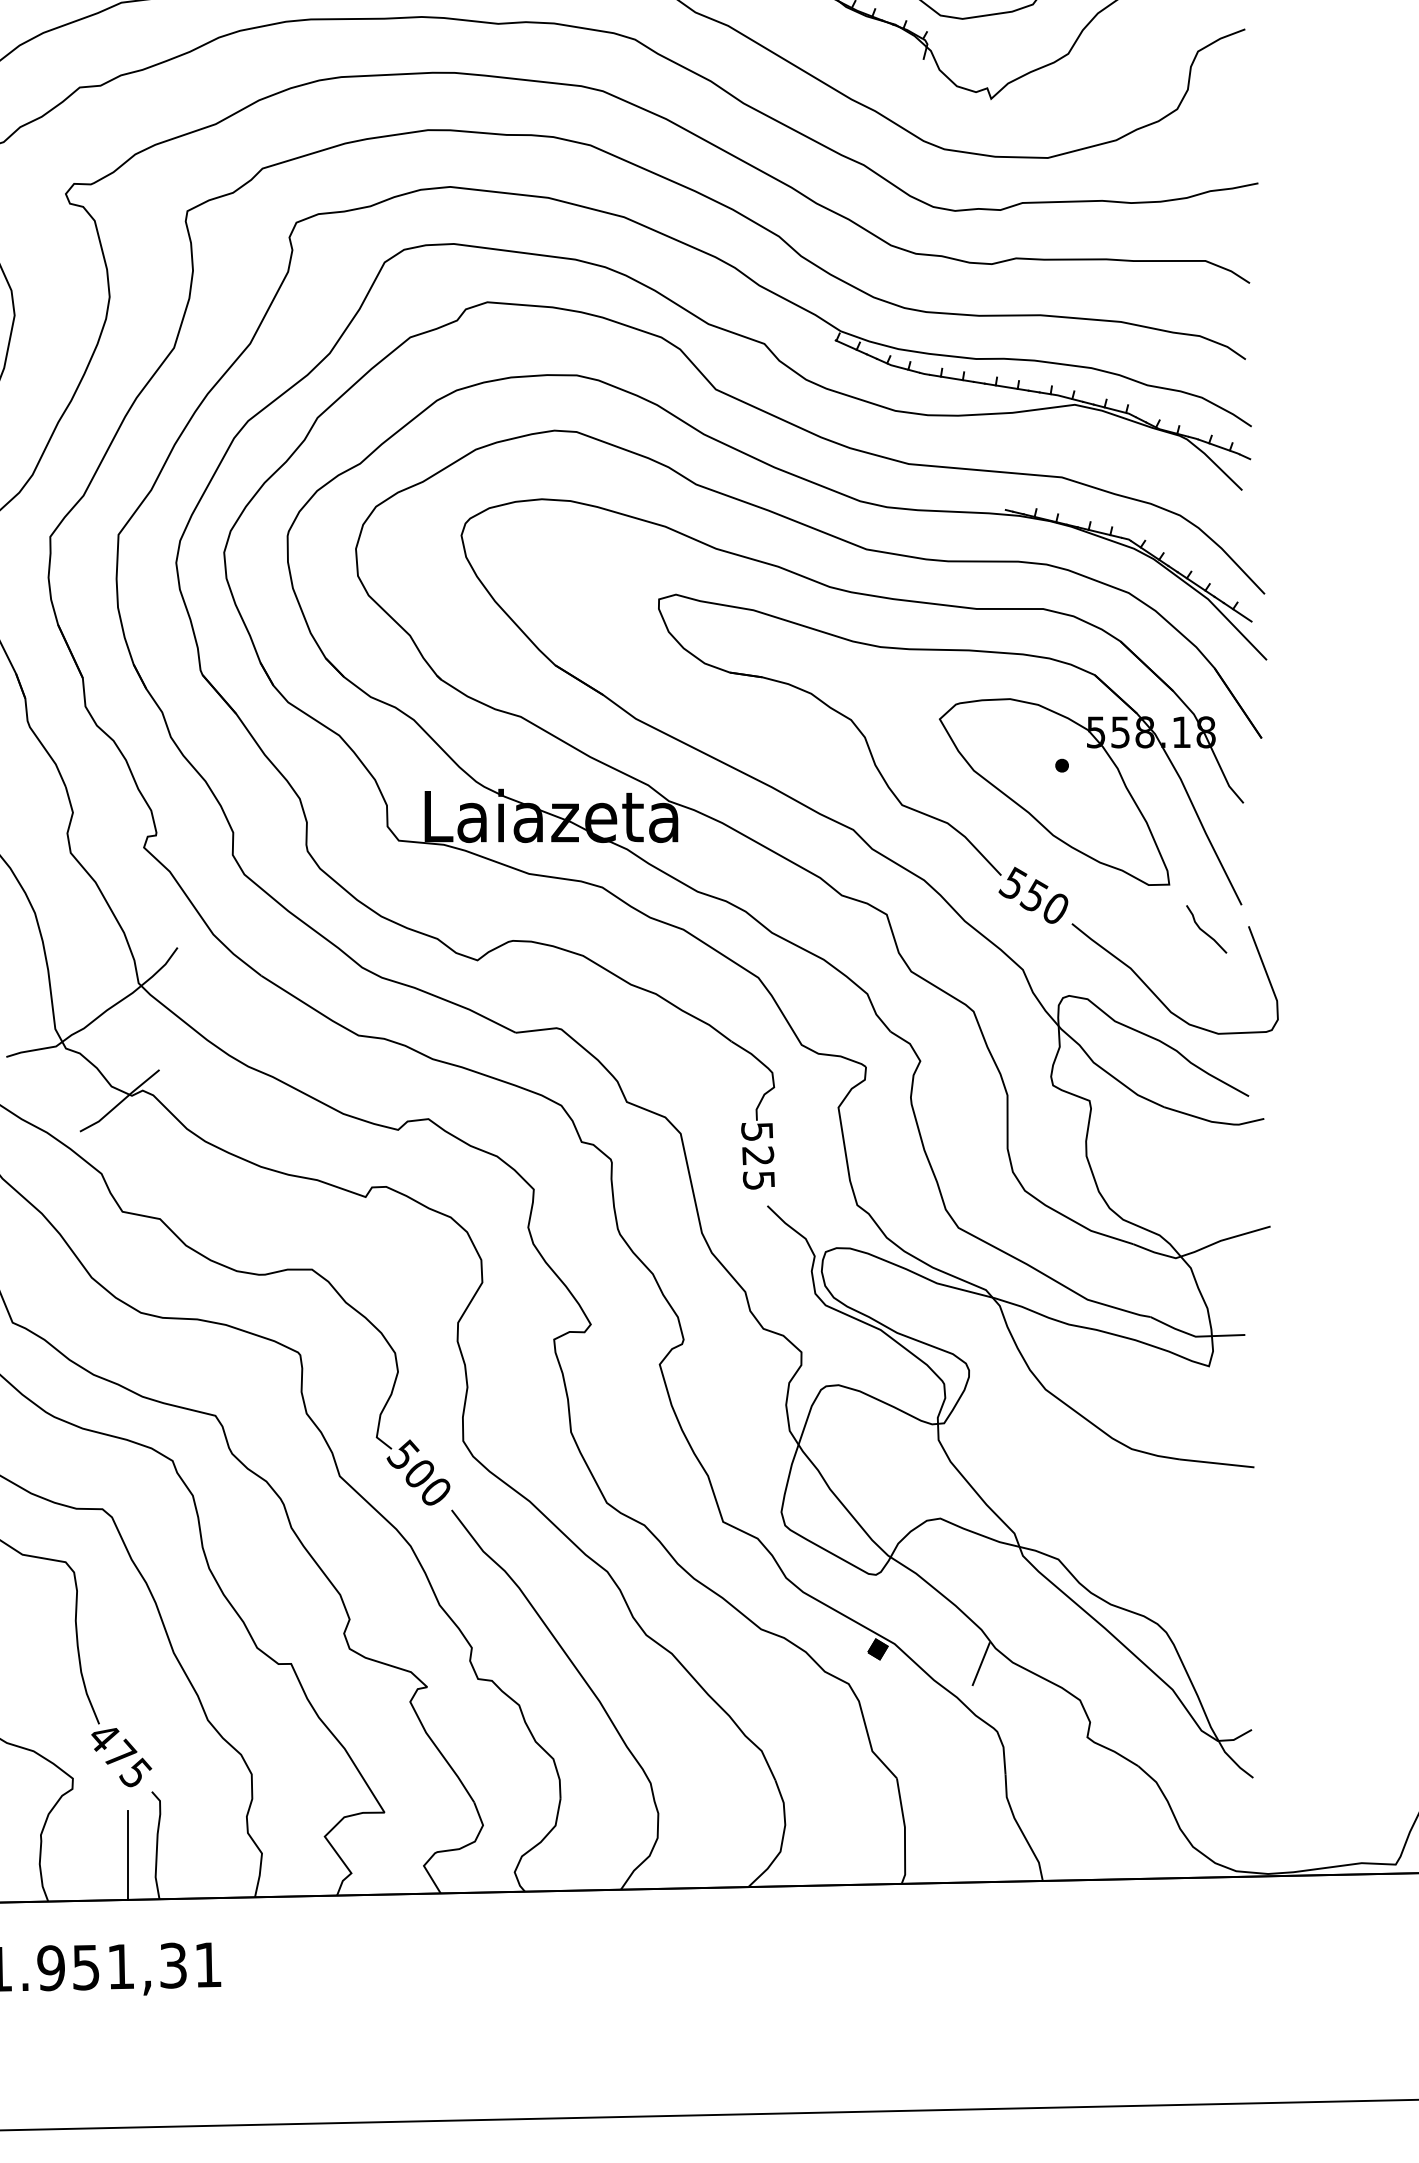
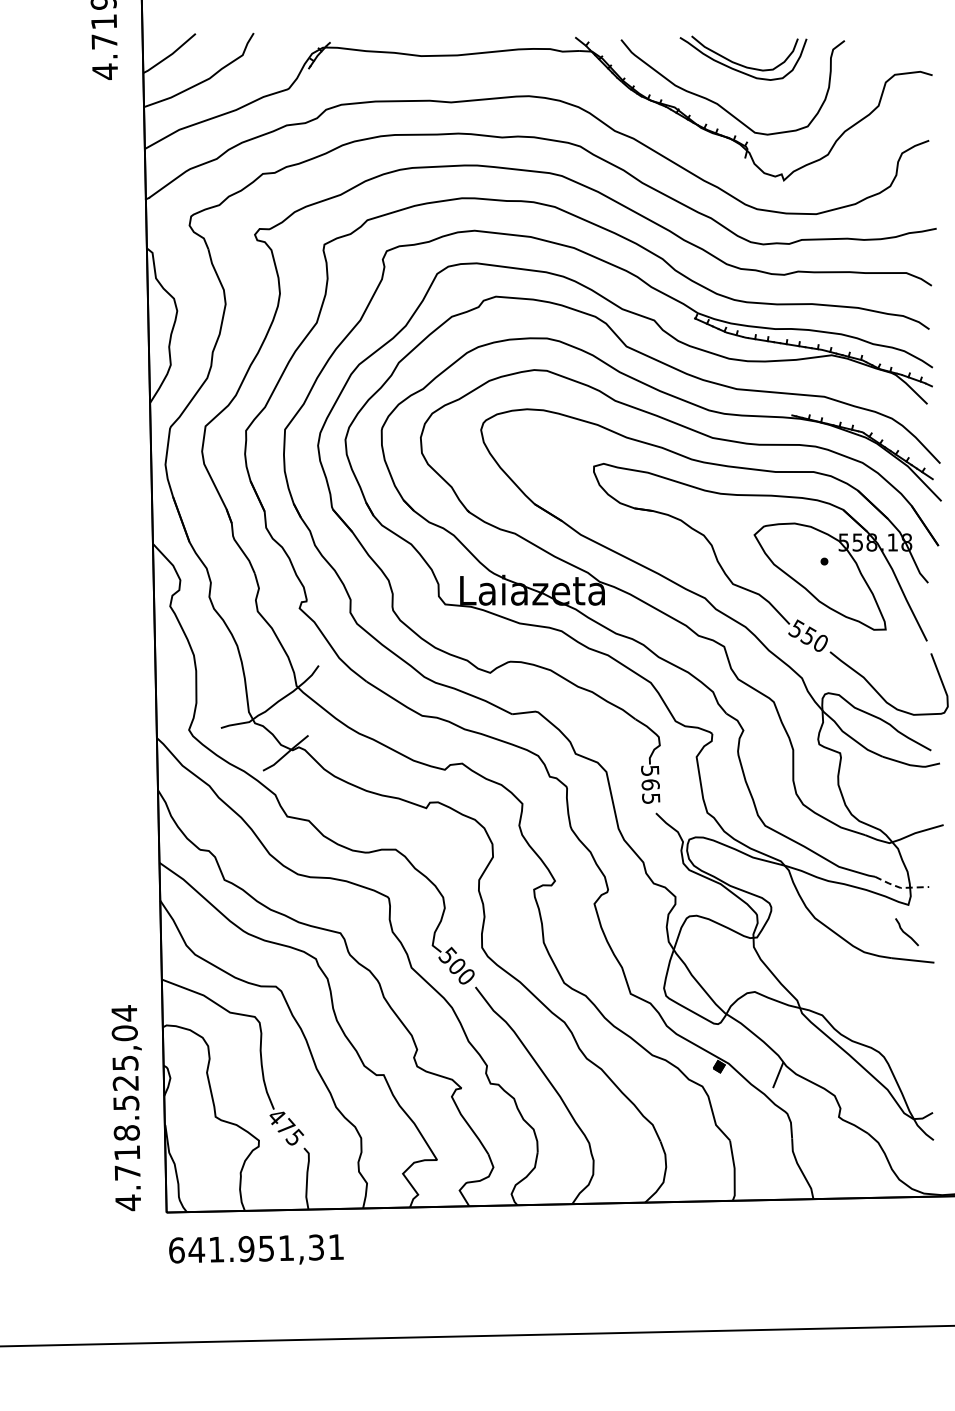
curve: (1203, 929) -> (905, 932), moved
text: (757, 1155) -> (650, 784), 525 -> 565
line: (1195, 1337) -> (900, 888), solid -> dashed
line: (128, 1855) -> (290, 1184), removed

